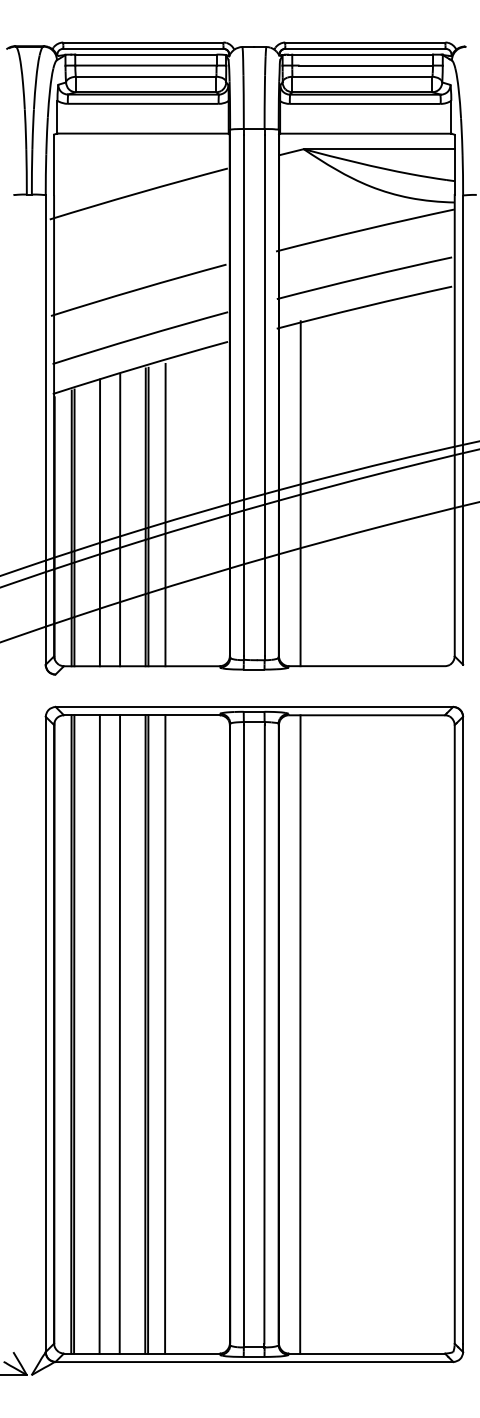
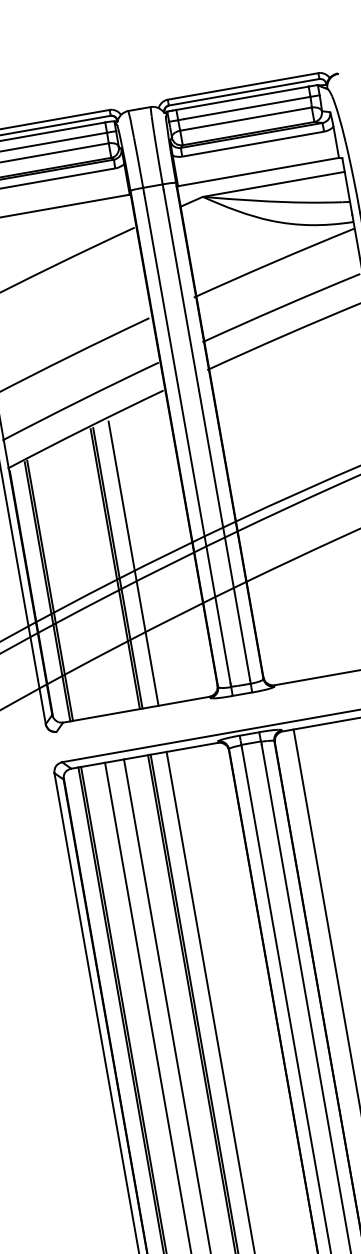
line: (300, 493) -> (256, 521), removed
line: (120, 520) -> (92, 576), removed
line: (99, 522) -> (72, 581), removed

